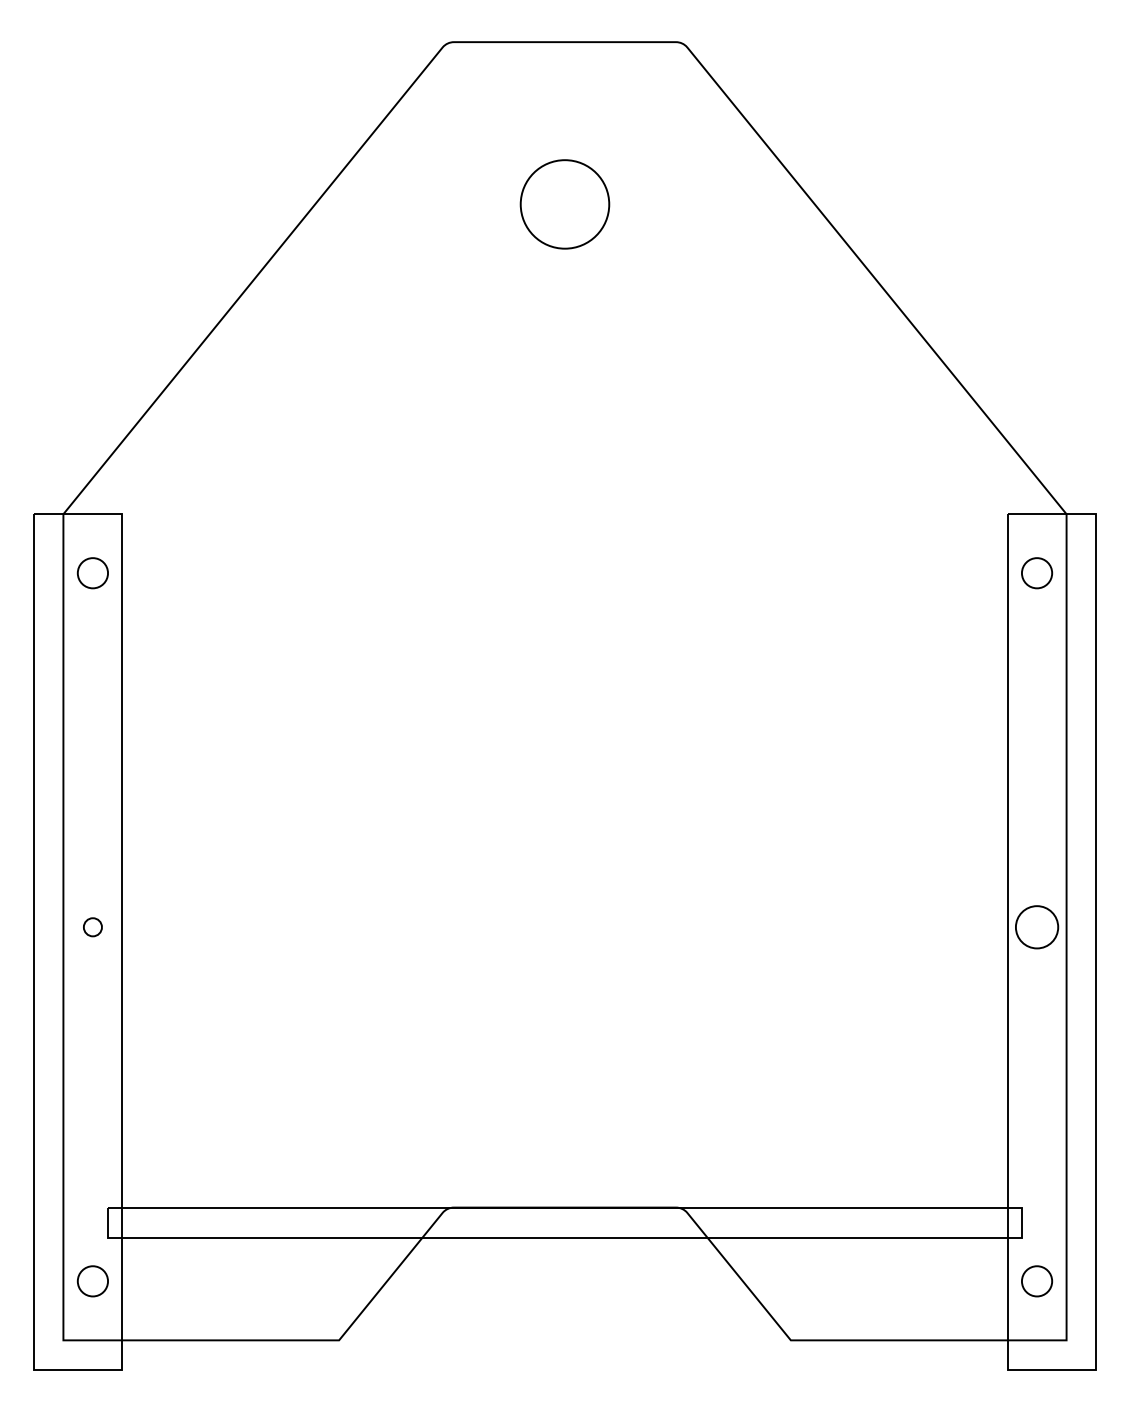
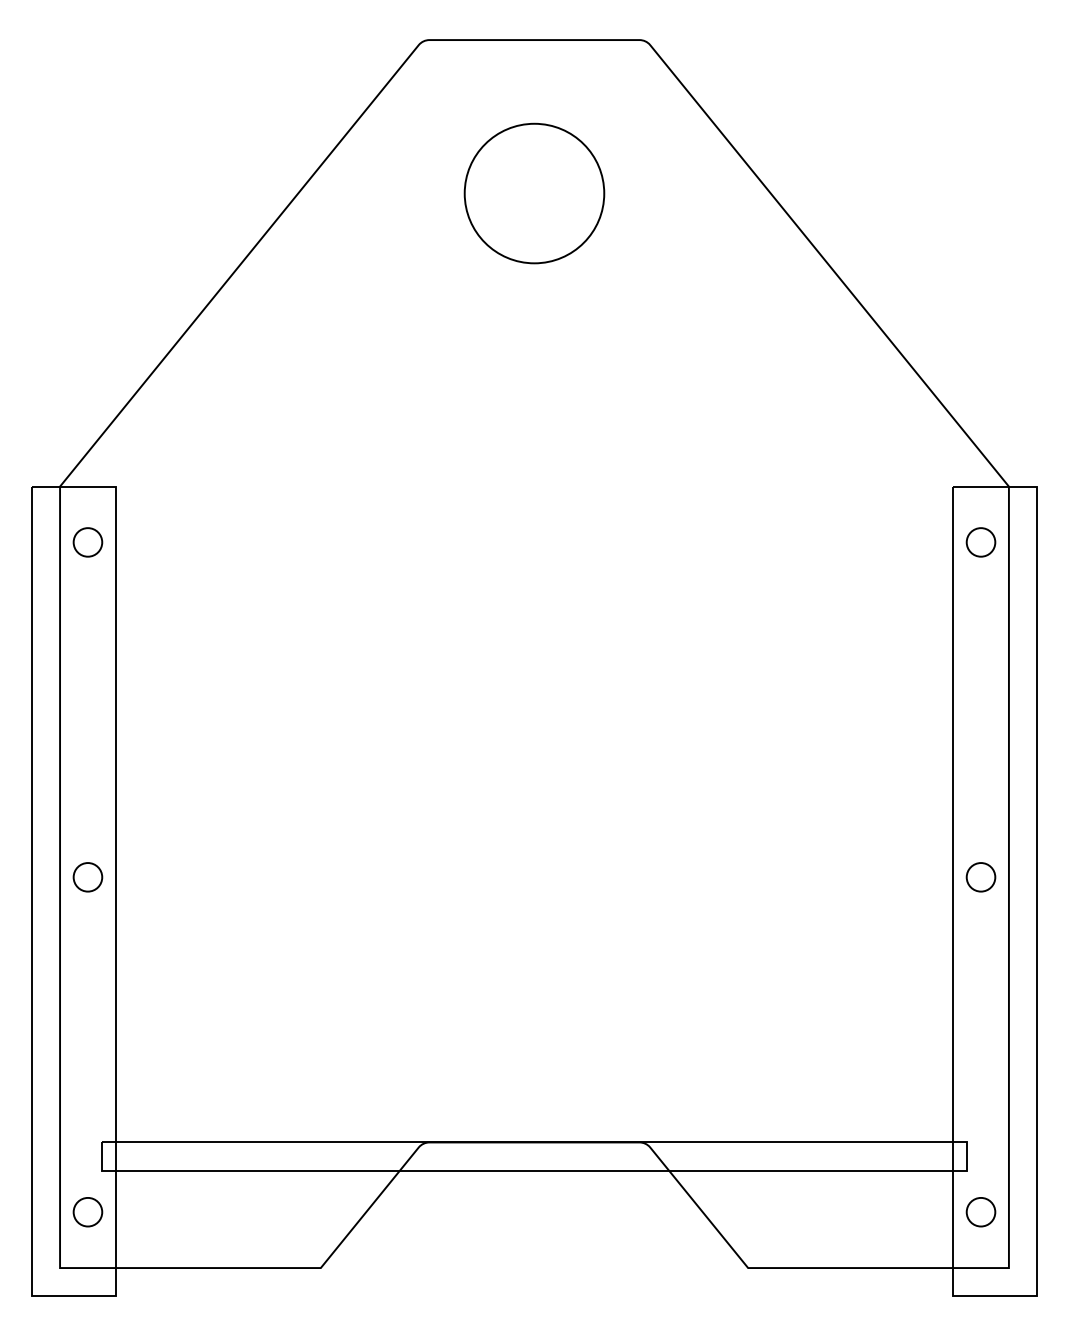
circle: (565, 204) -> (534, 193), size x1.67
circle: (92, 927) -> (87, 877), size x1.67
circle: (1036, 927) -> (980, 877), size x0.71

